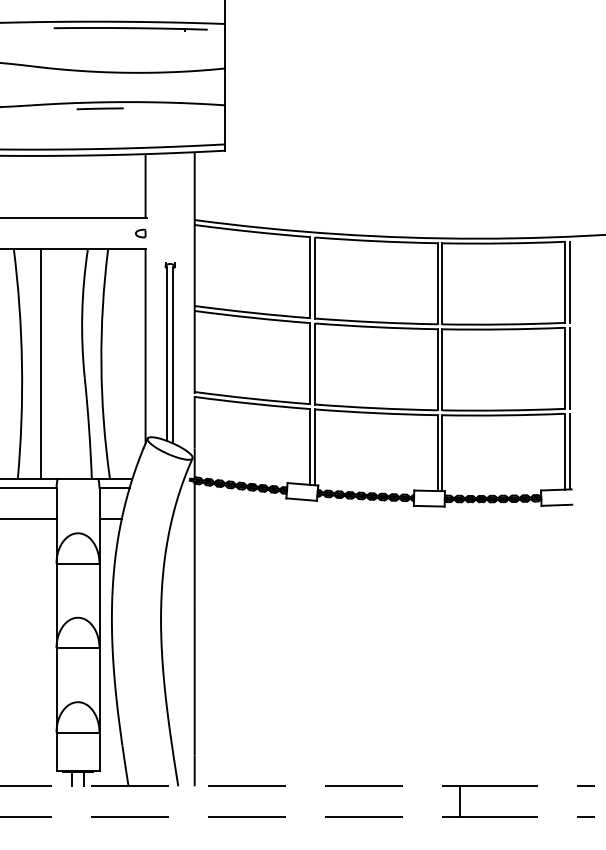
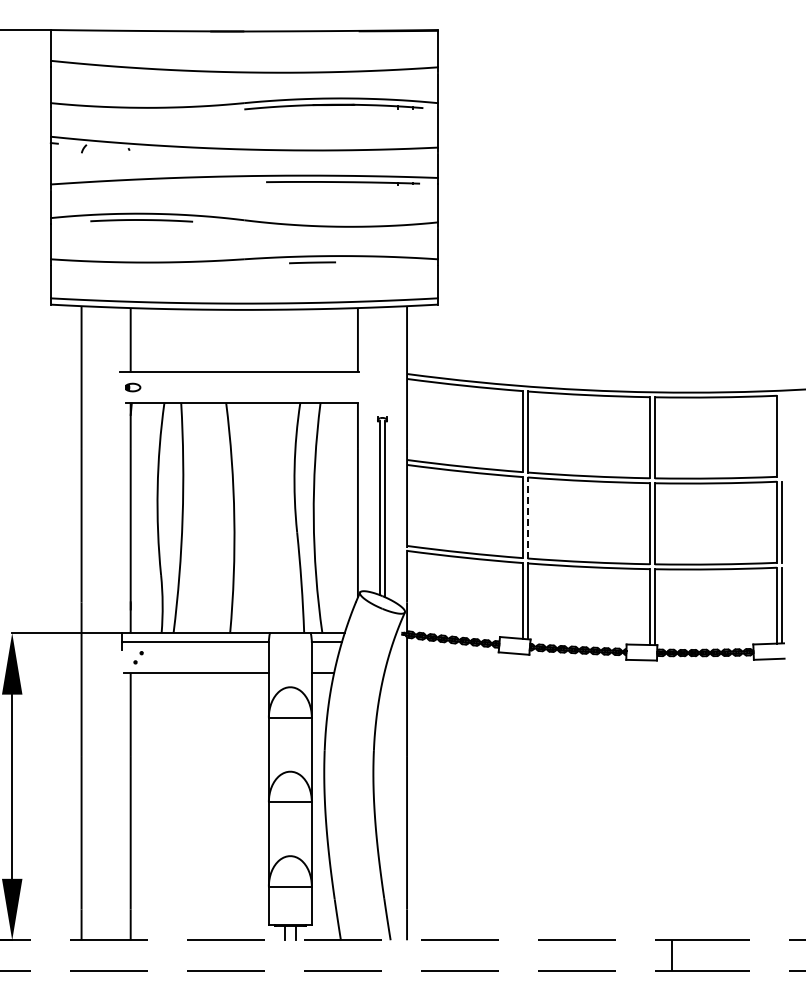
part: (140, 233) -> (352, 387), removed
line: (569, 281) -> (781, 435), removed
line: (41, 363) -> (253, 517), removed
line: (315, 363) -> (527, 517), solid -> dashed

